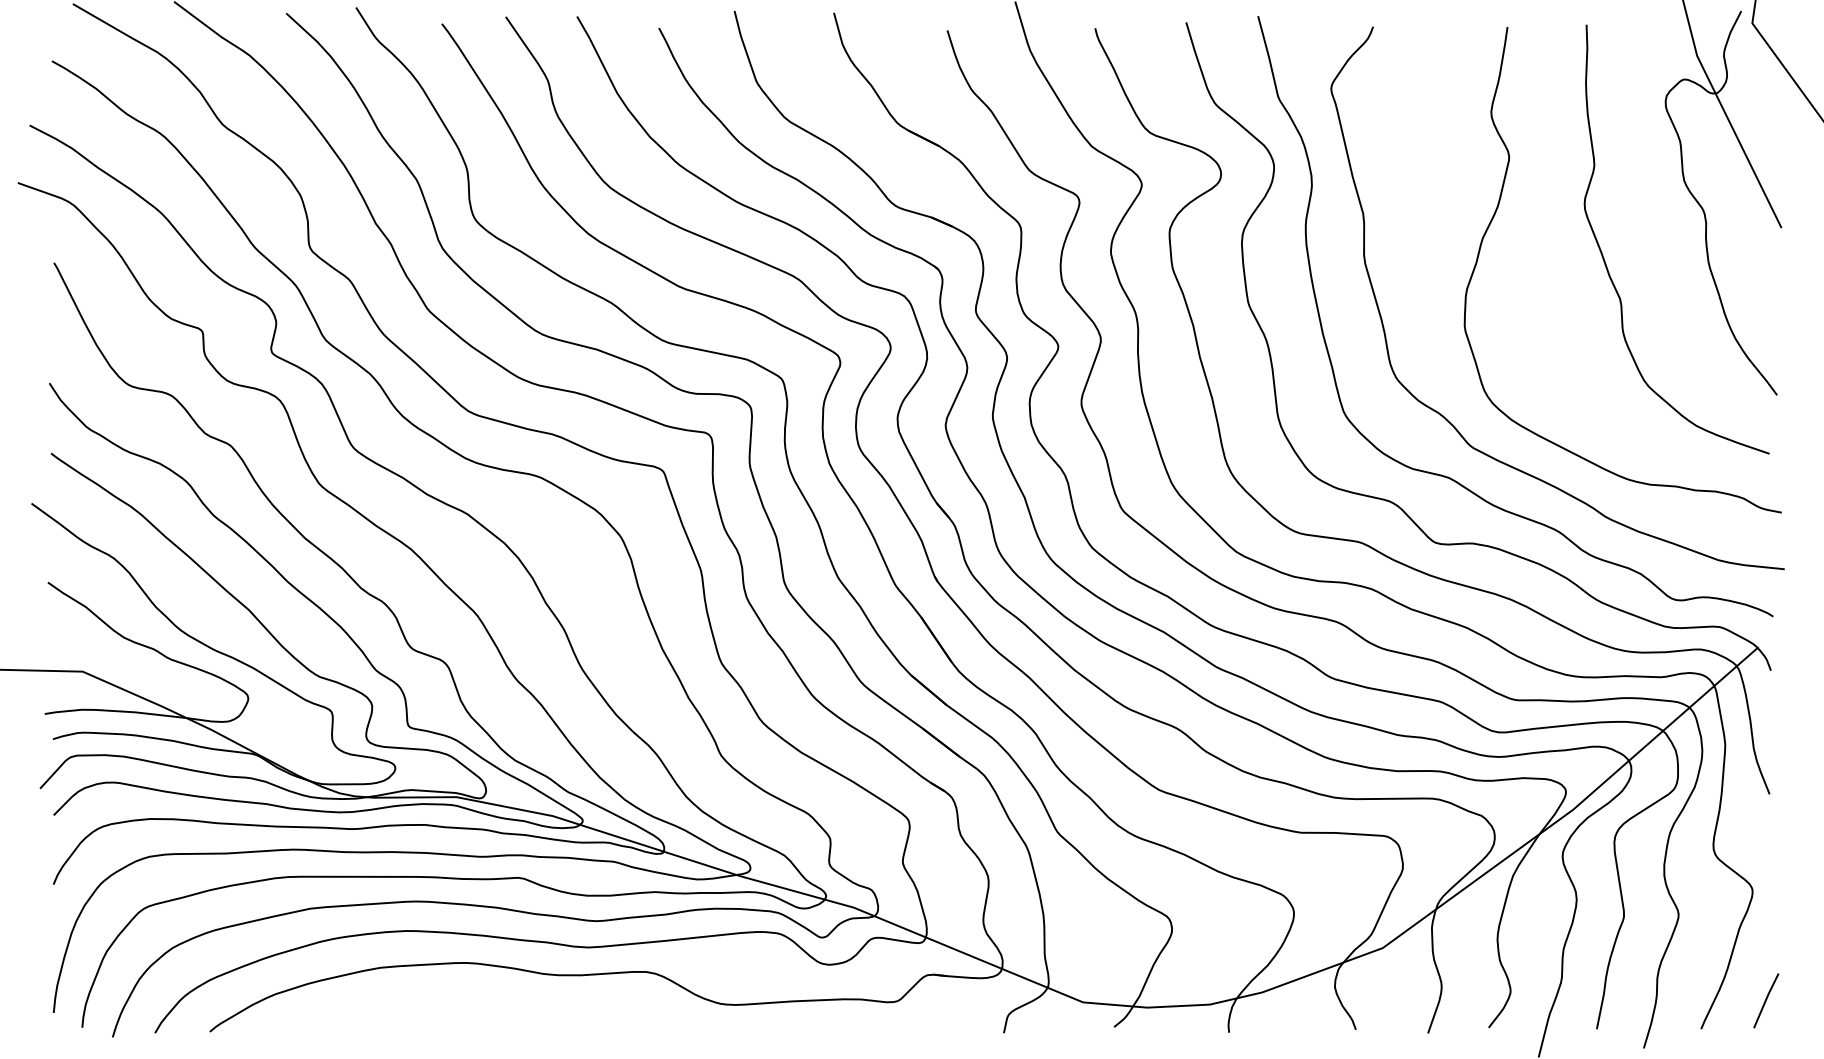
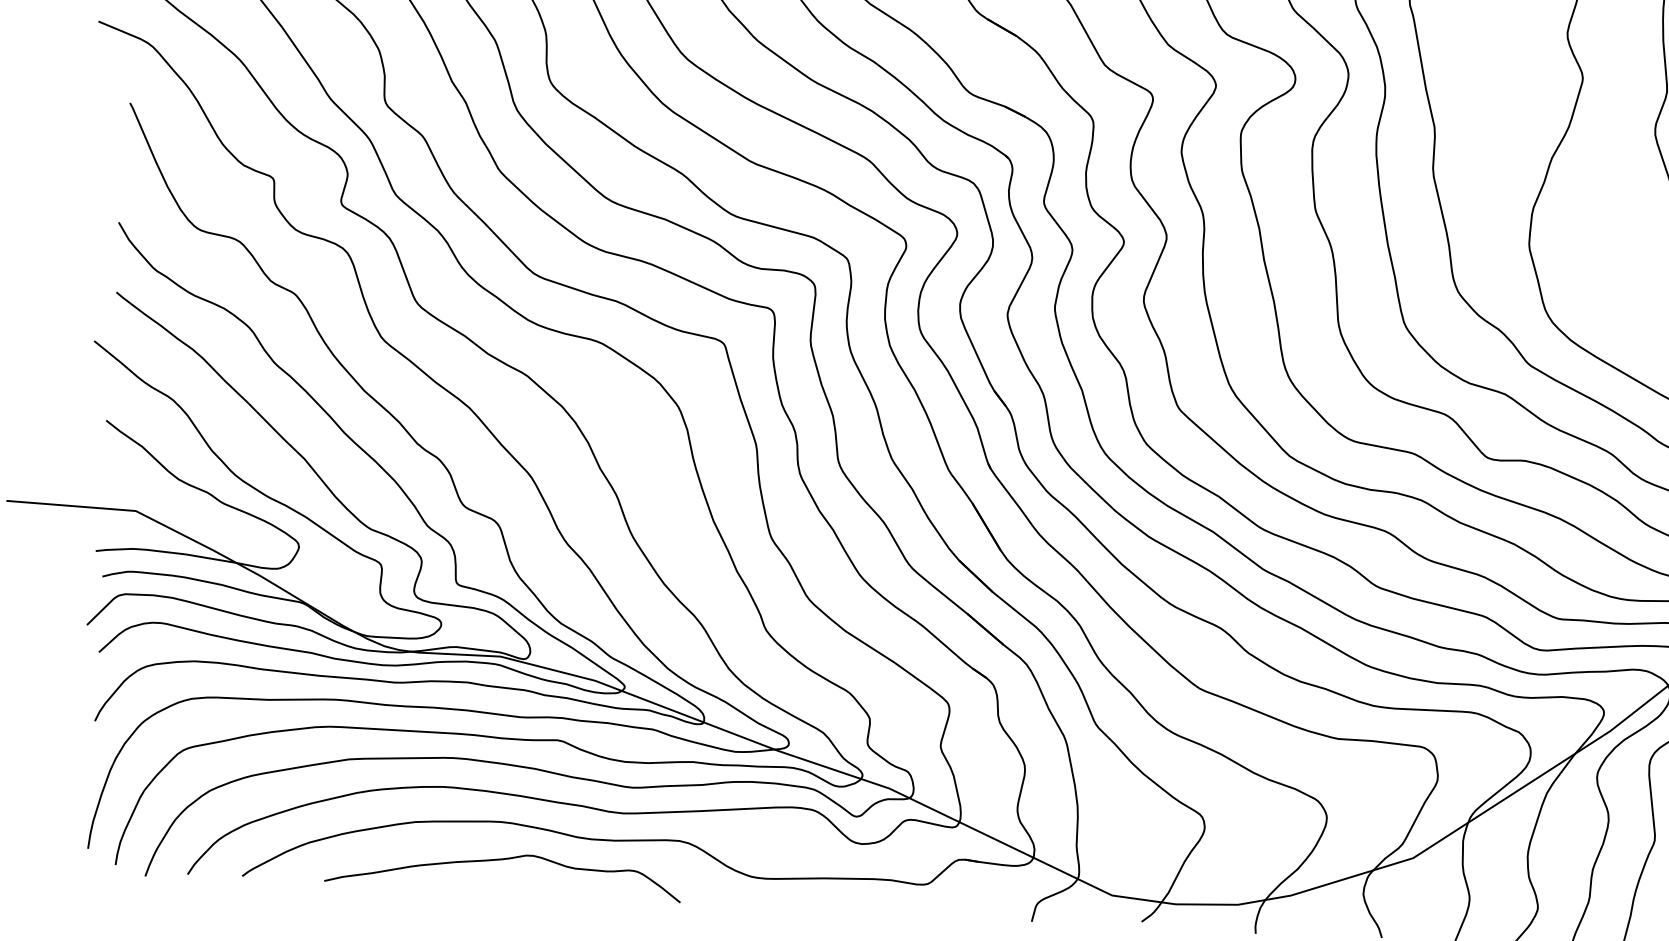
curve: (469, 1001) -> (502, 860), added

